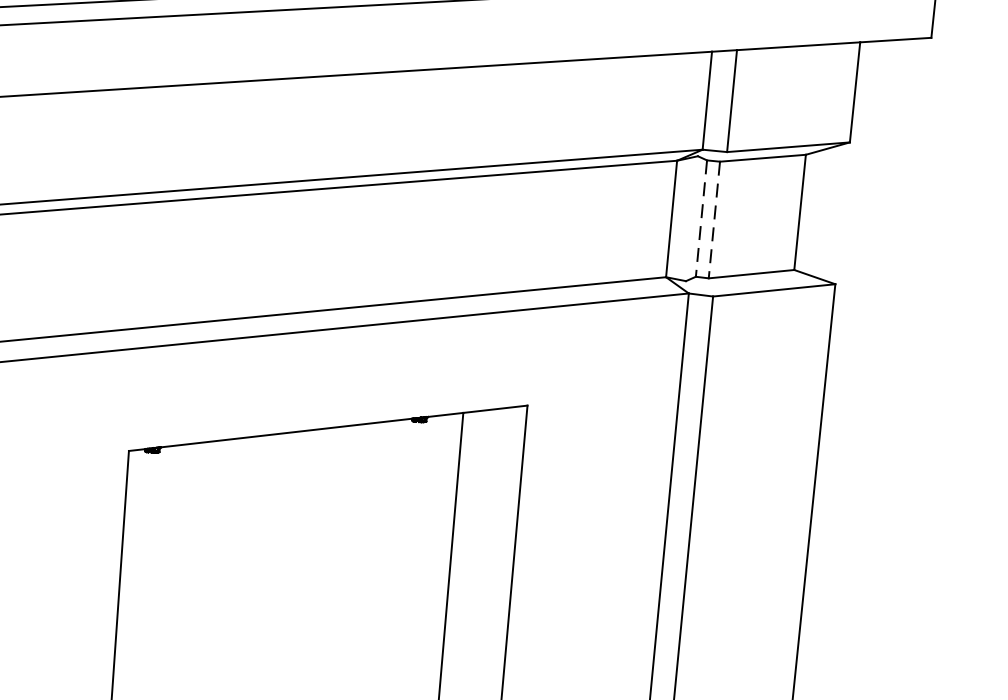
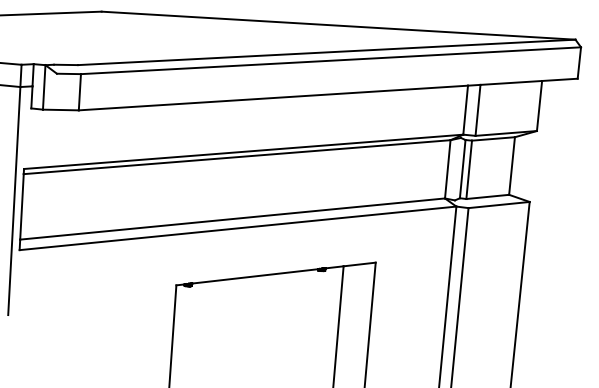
line: (701, 219) -> (462, 169), dashed -> solid
line: (715, 221) -> (469, 170), dashed -> solid

